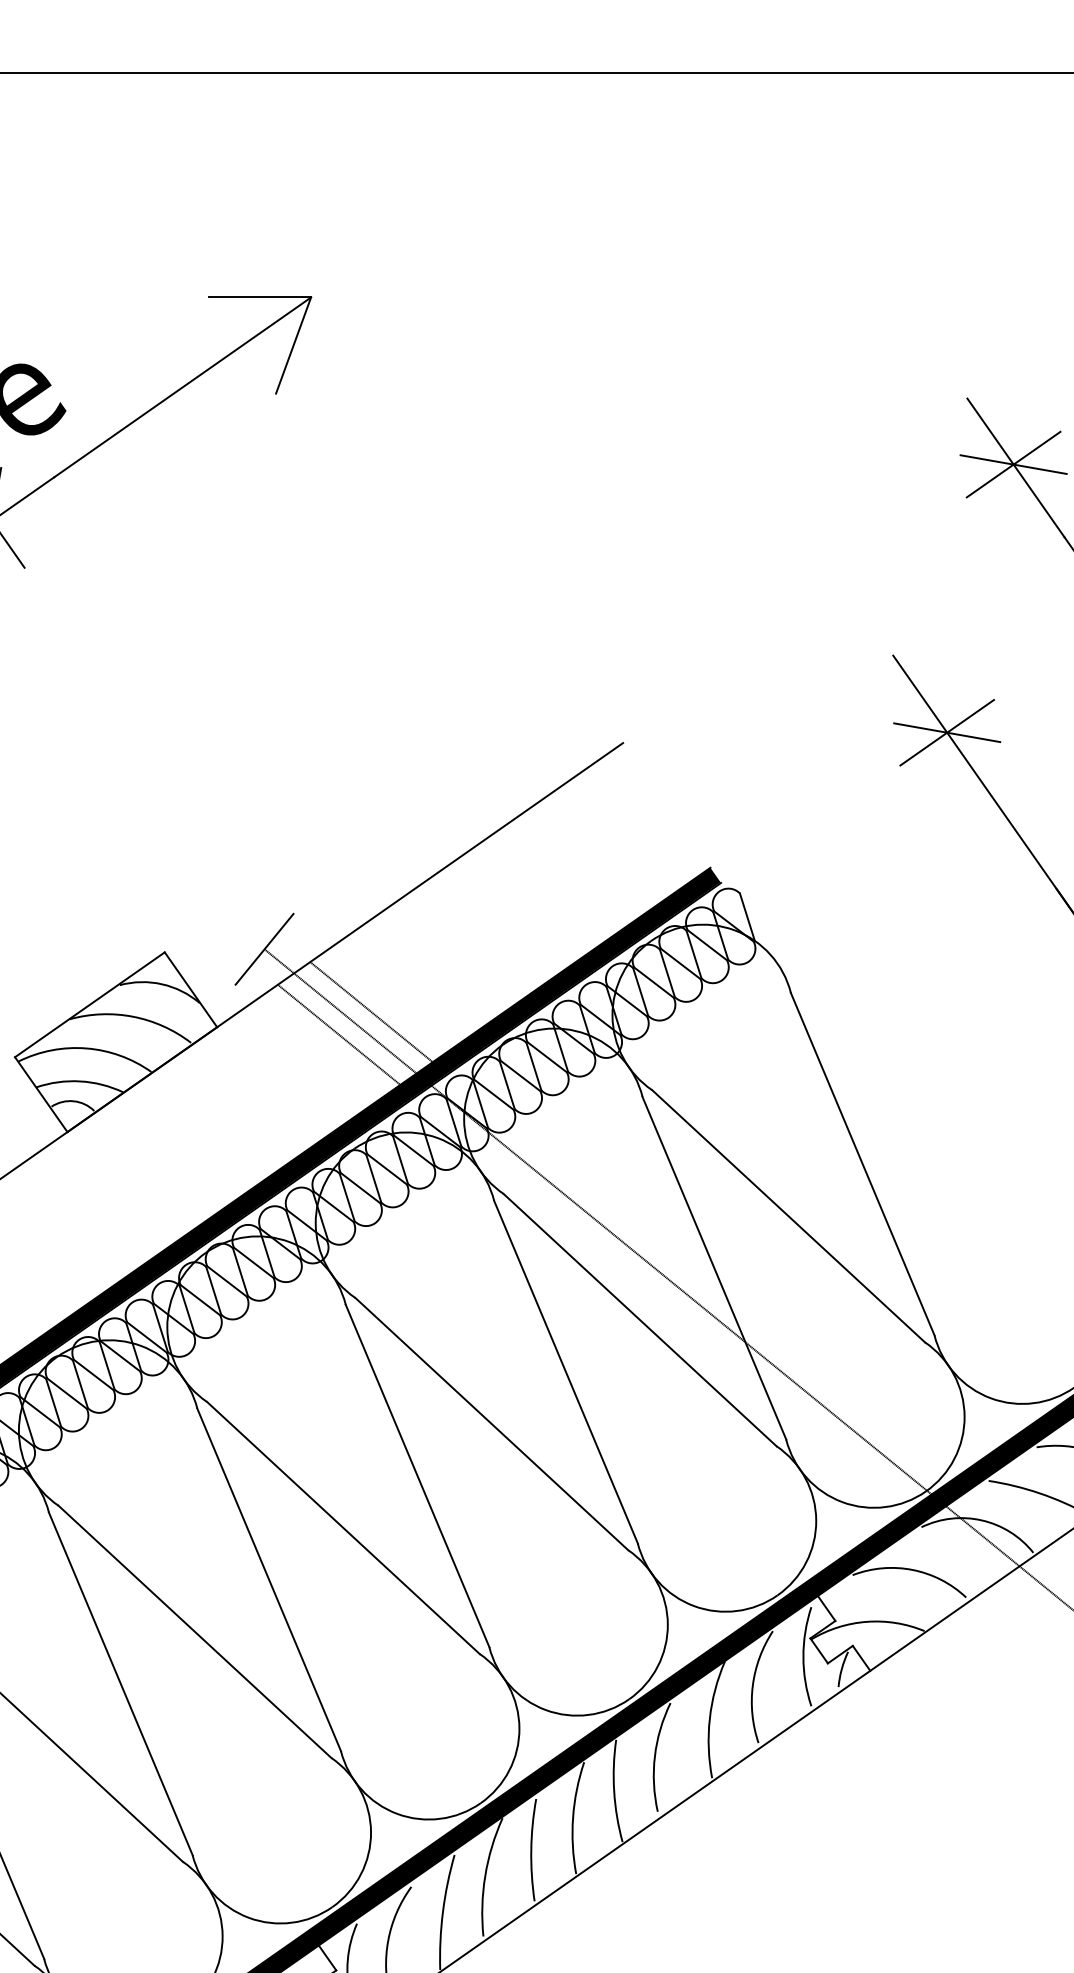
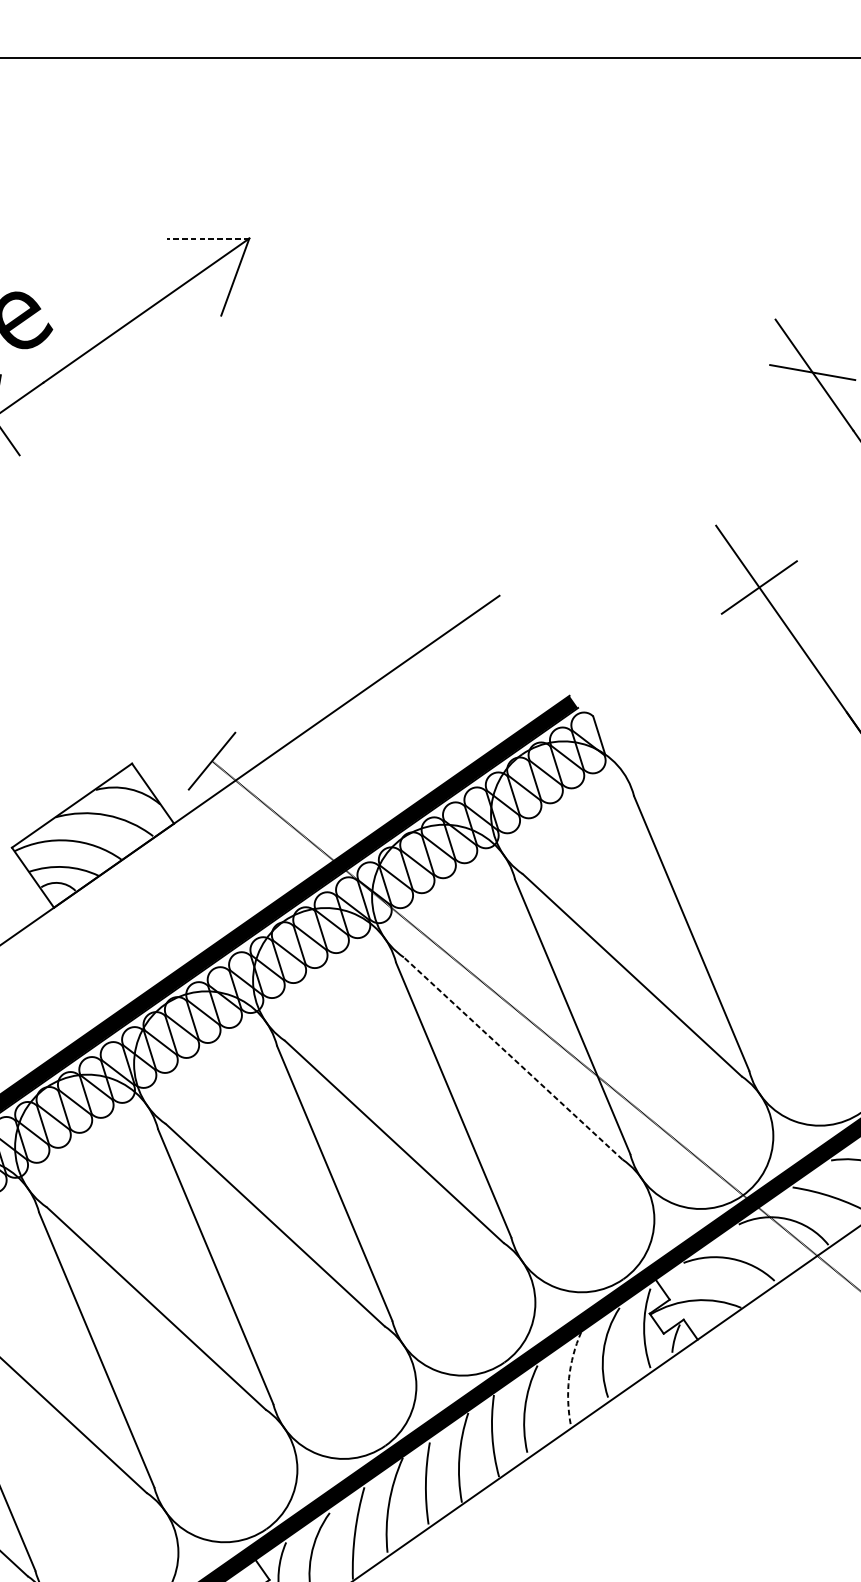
line: (259, 297) -> (208, 238), solid -> dashed
line: (1013, 464) -> (812, 372), removed
line: (947, 732) -> (759, 587), removed
line: (371, 1012) -> (297, 811), removed
line: (338, 1034) -> (271, 829), removed
line: (640, 1320) -> (513, 1058), solid -> dashed
arc: (709, 1718) -> (568, 1377), solid -> dashed

